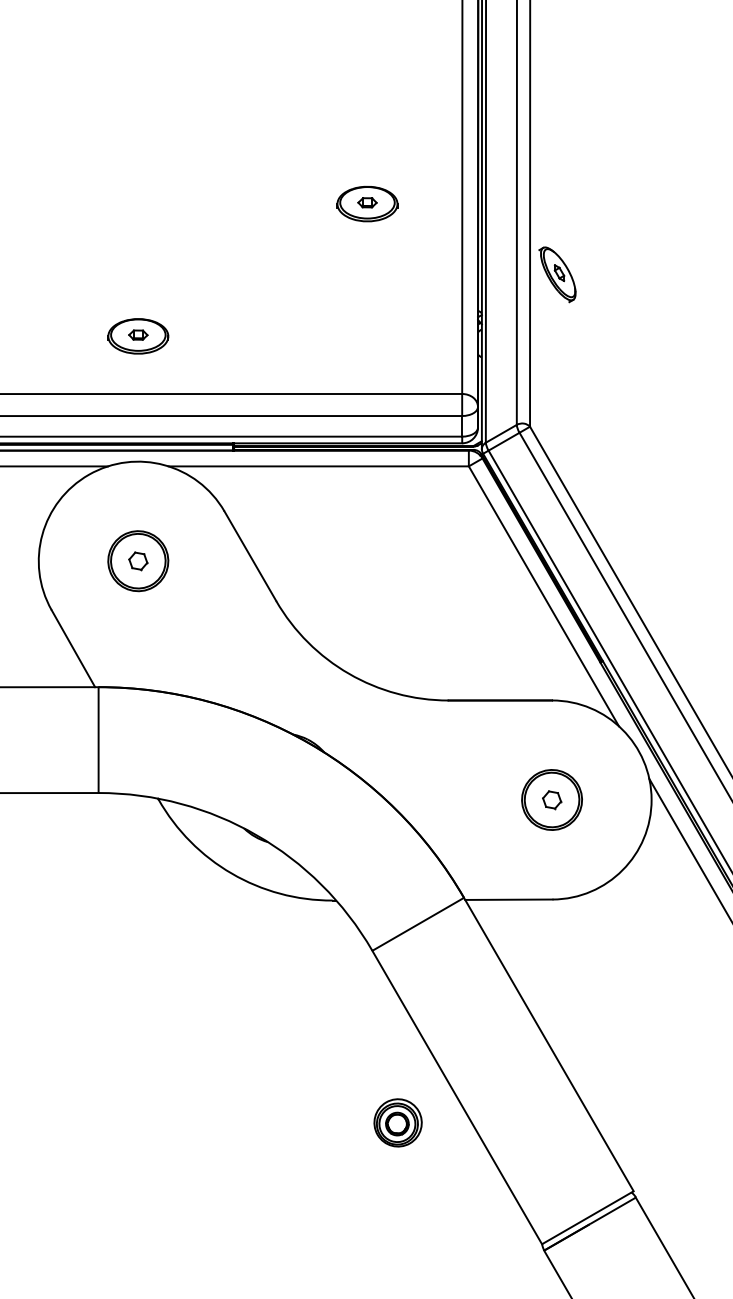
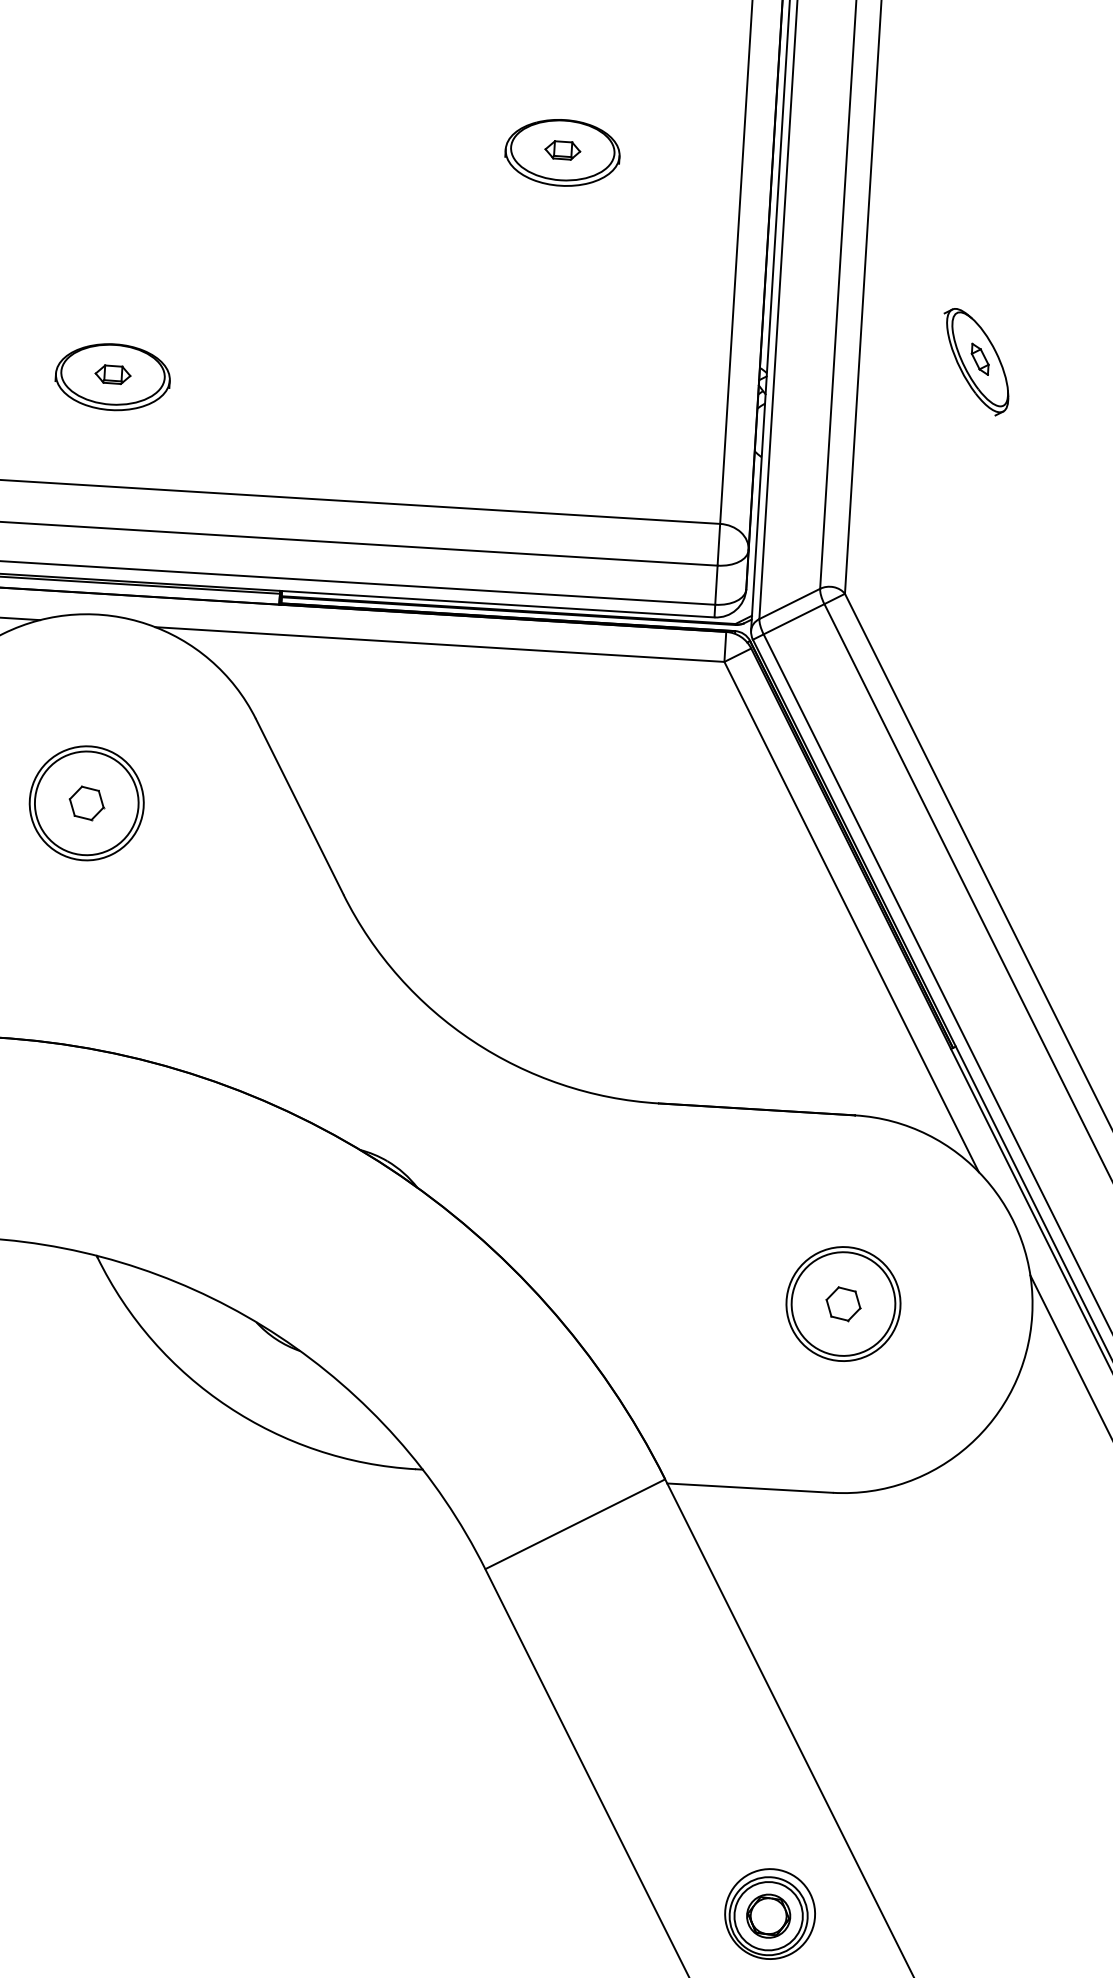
part: (557, 274) -> (976, 361), moved
part: (397, 1122) -> (768, 1913), moved

